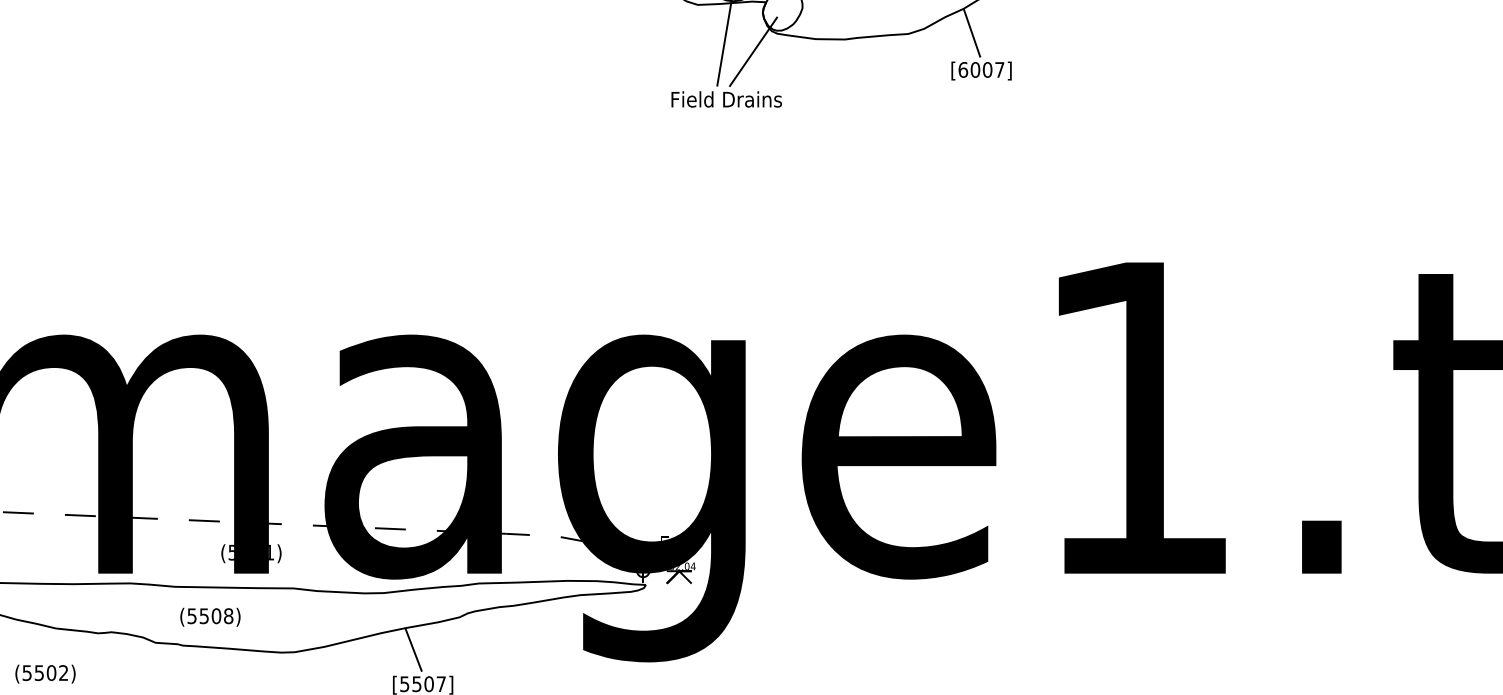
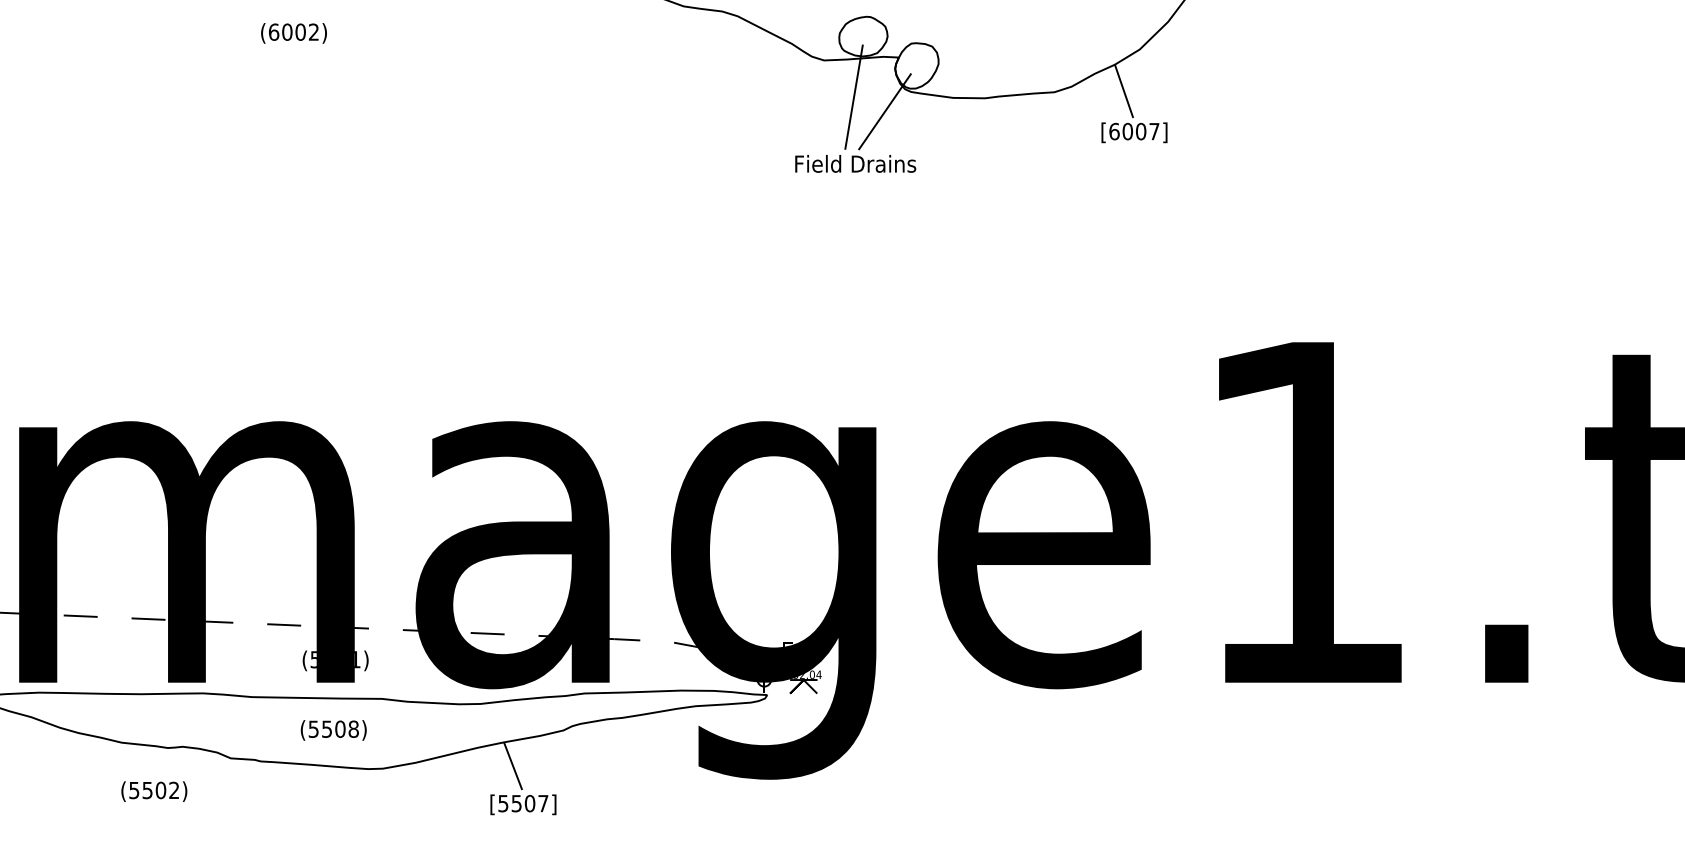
text: (210, 617) -> (333, 730), moved
text: (45, 674) -> (154, 791), moved

